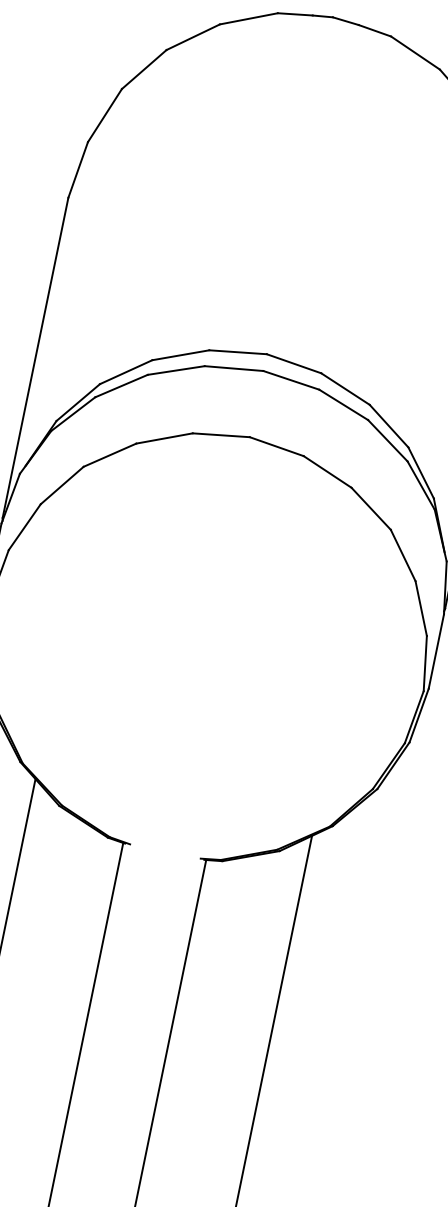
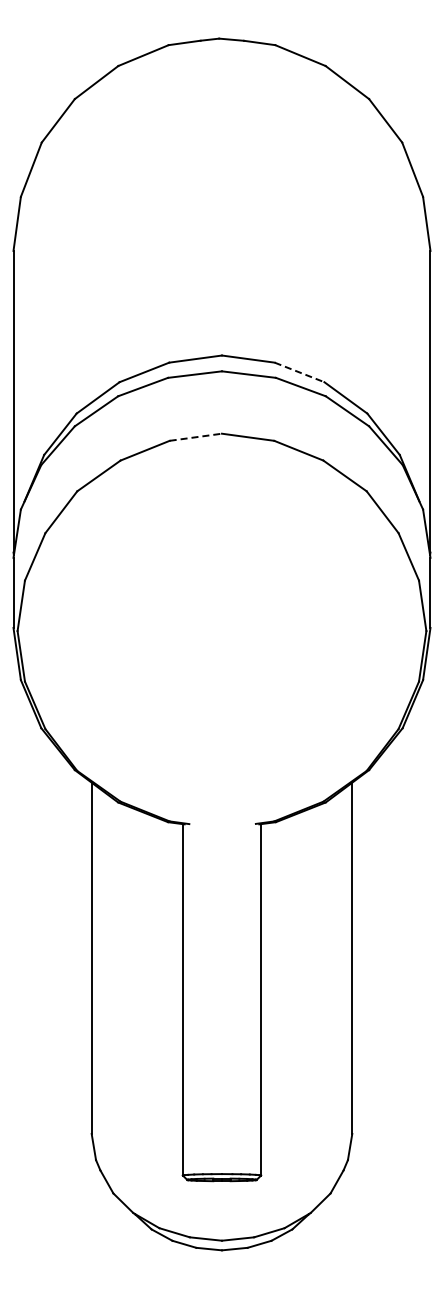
line: (345, 389) -> (299, 372), solid -> dashed
line: (221, 435) -> (196, 437), solid -> dashed

